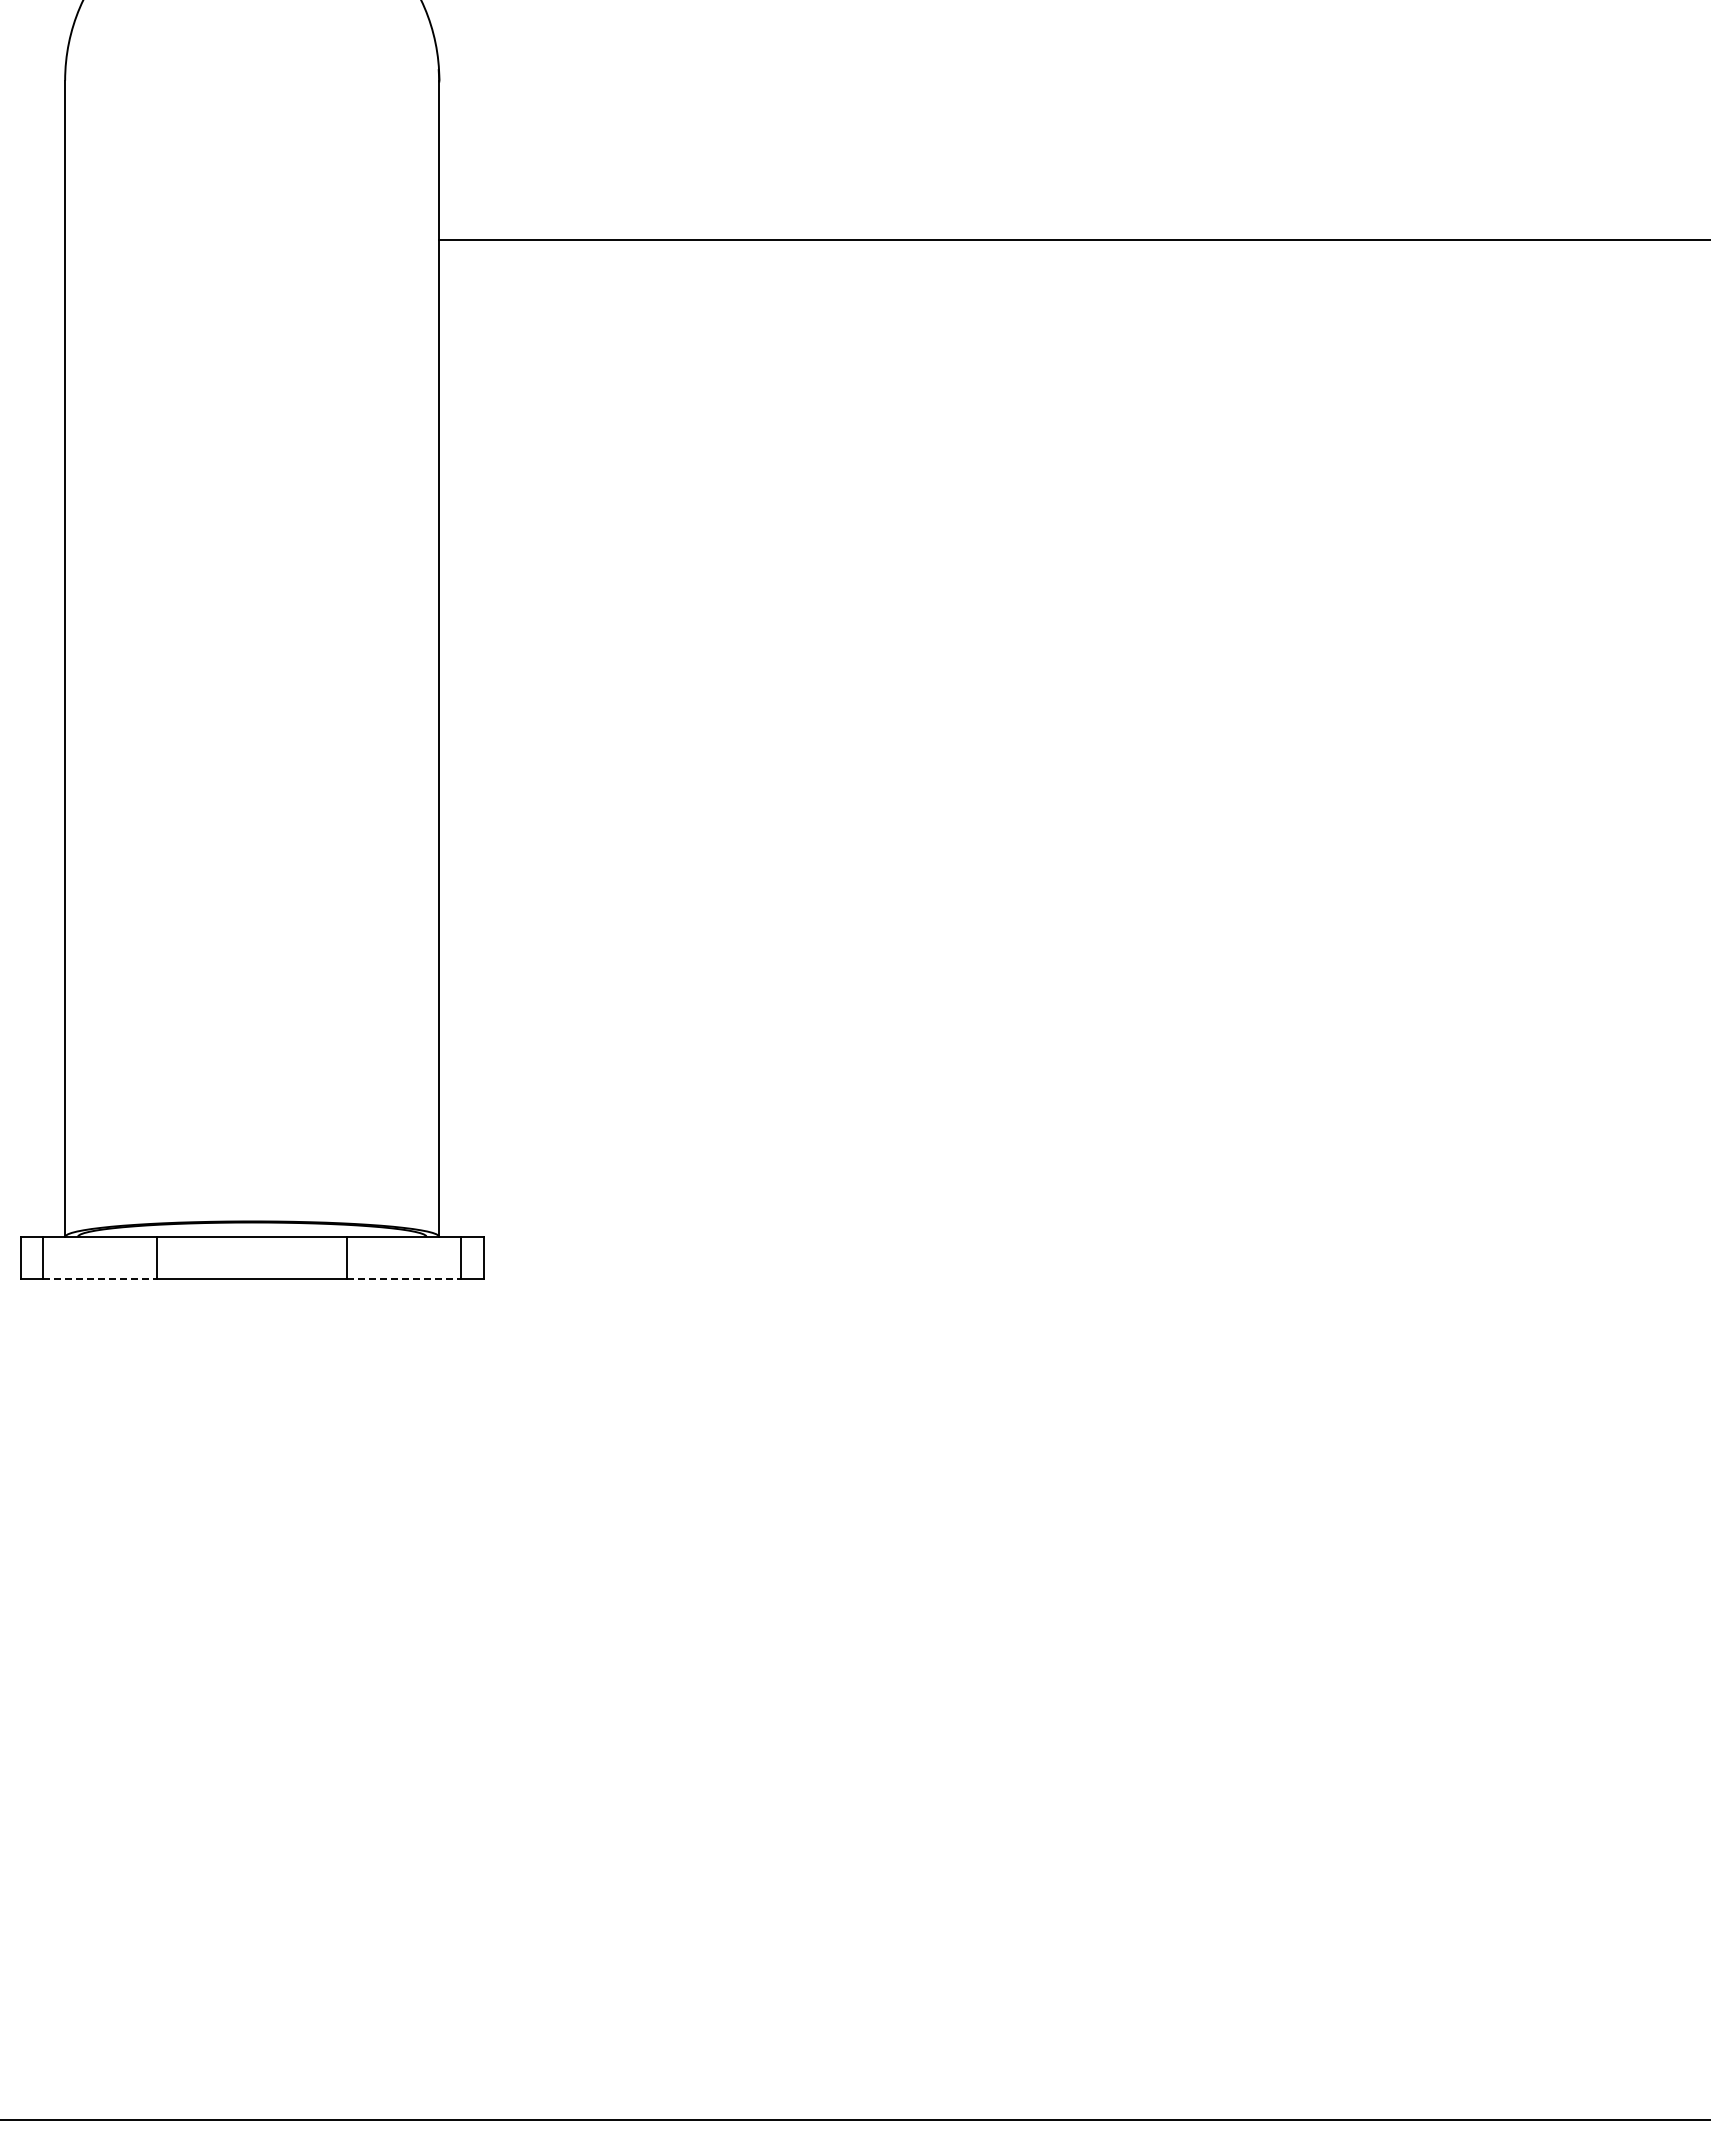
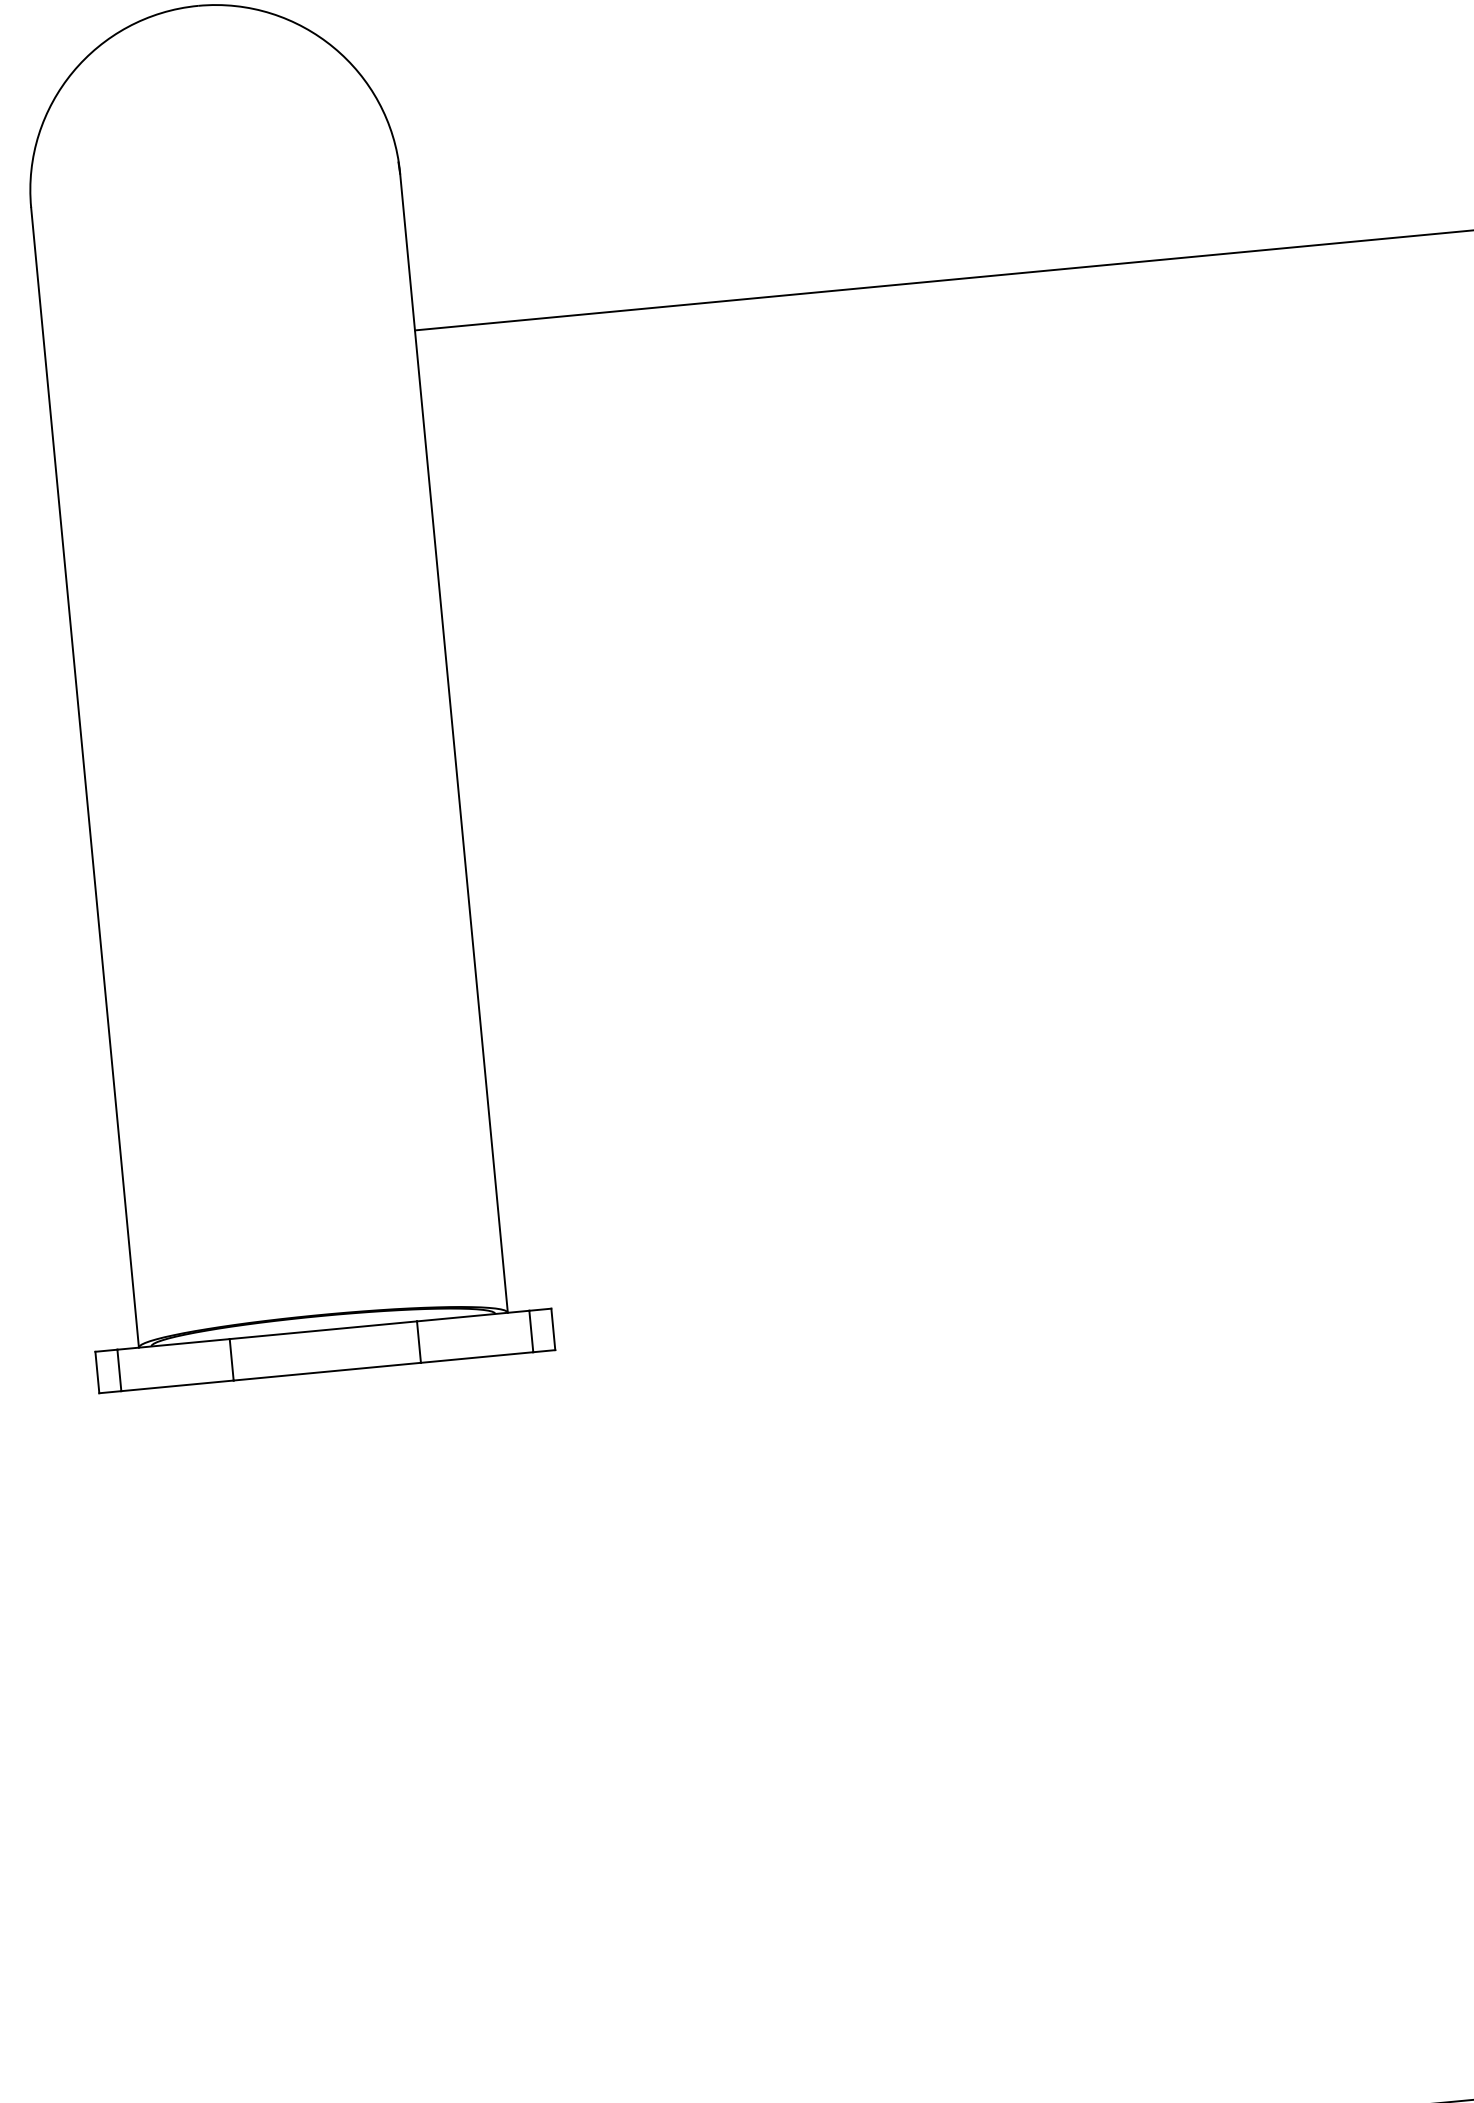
line: (100, 1279) -> (177, 1386), dashed -> solid
line: (404, 1279) -> (477, 1357), dashed -> solid

